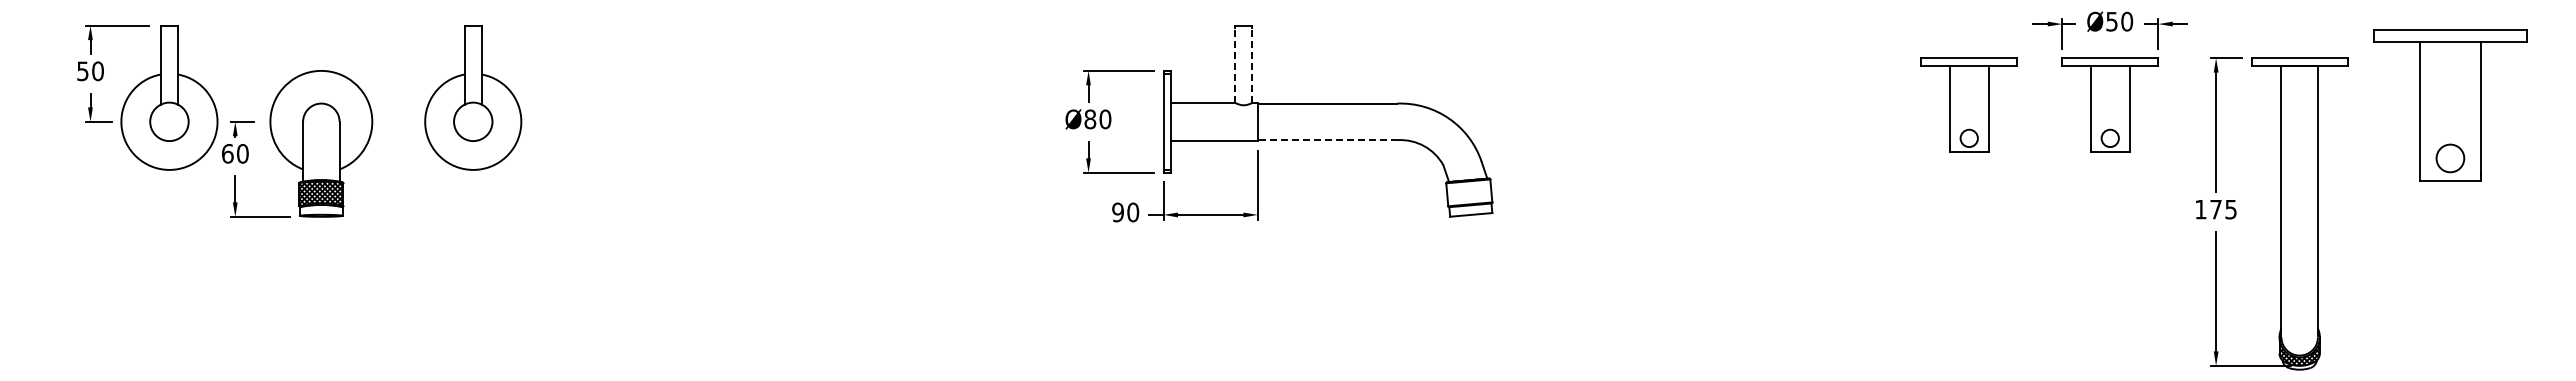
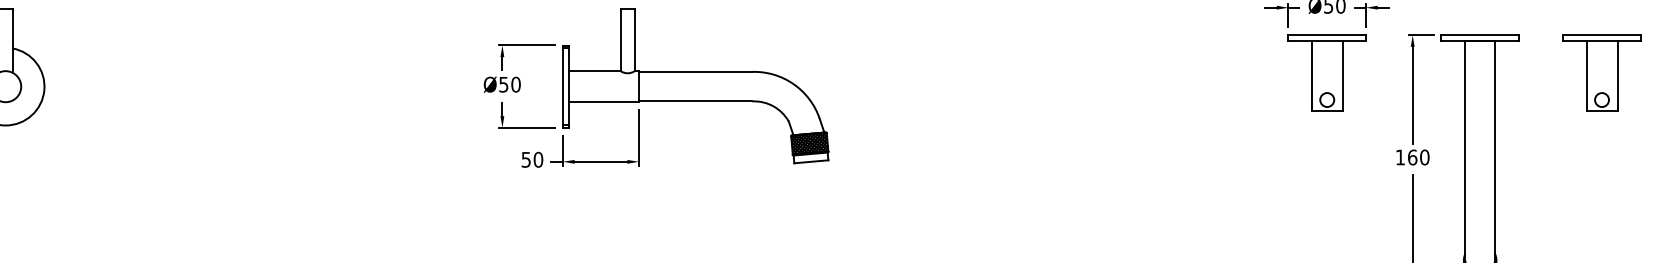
line: (1235, 63) -> (621, 39), dashed -> solid
line: (1252, 63) -> (634, 39), dashed -> solid
part: (1968, 104) -> (1212, 72), removed
part: (2450, 104) -> (1601, 72), size x0.62
text: (1090, 119) -> (503, 84), Ø80 -> Ø50
line: (1327, 140) -> (695, 101), dashed -> solid
hatch: (1469, 192) -> (809, 143), added
text: (2223, 209) -> (1418, 157), 175 -> 160
text: (1117, 211) -> (525, 159), 90 -> 50

